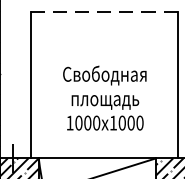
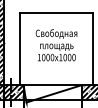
line: (102, 12) -> (55, 12), dashed -> solid
text: (104, 98) -> (56, 45), moved

